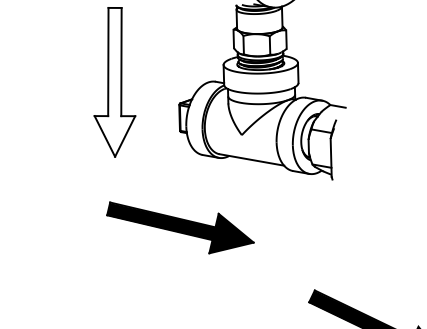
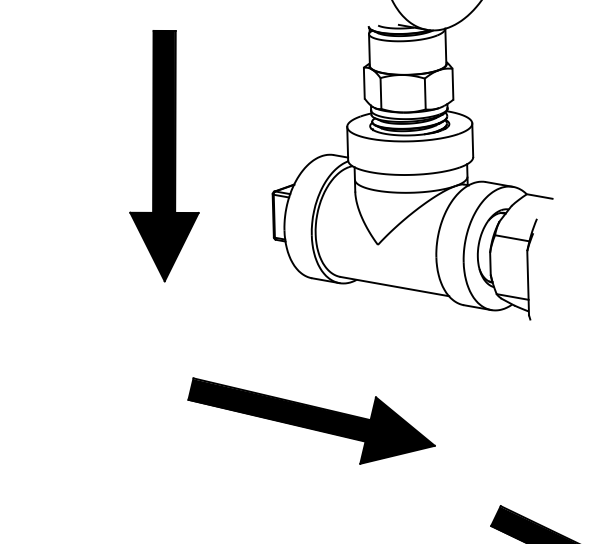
fill: (114, 81) -> (163, 154), added
part: (180, 227) -> (311, 420), moved

